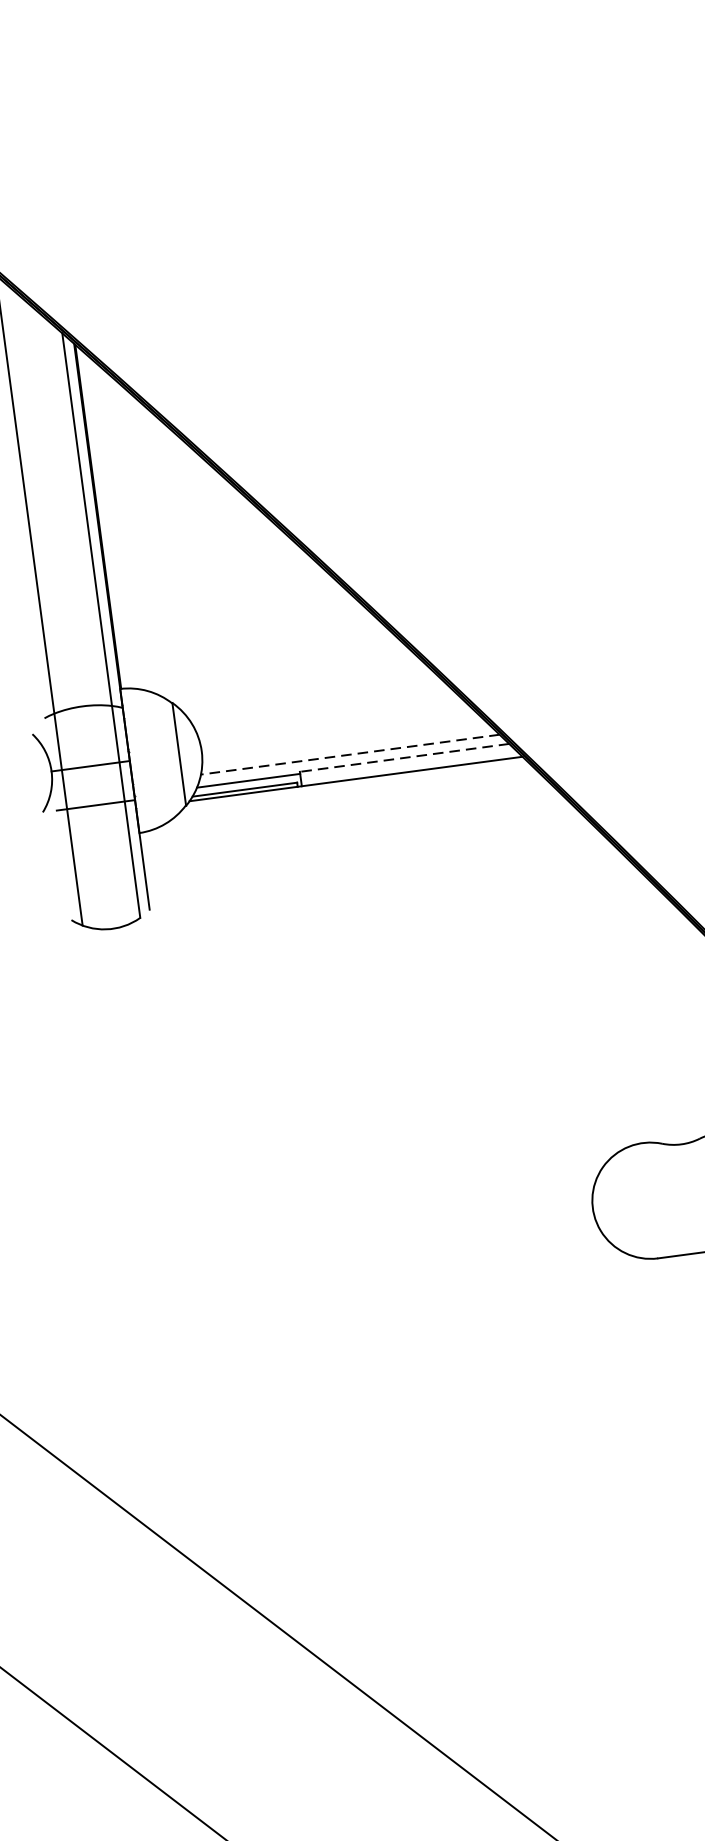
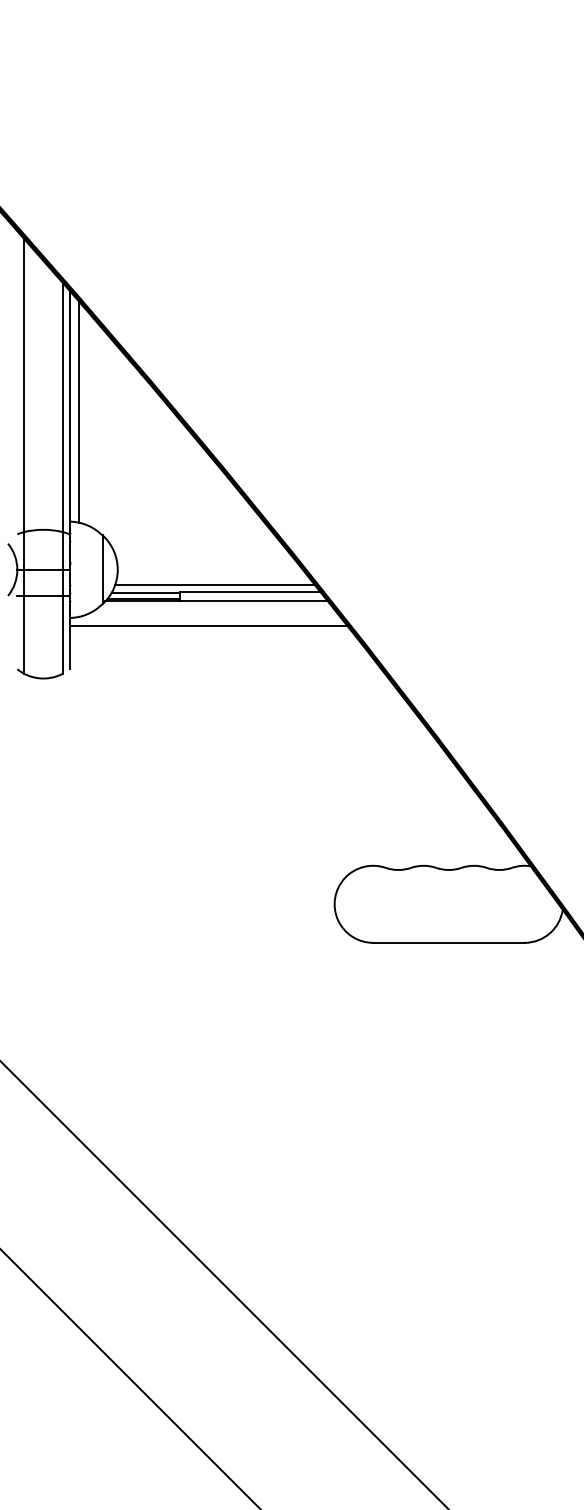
line: (111, 522) -> (78, 411), added
line: (350, 753) -> (215, 584), dashed -> solid
line: (404, 757) -> (250, 591), dashed -> solid
line: (348, 816) -> (208, 625), added

